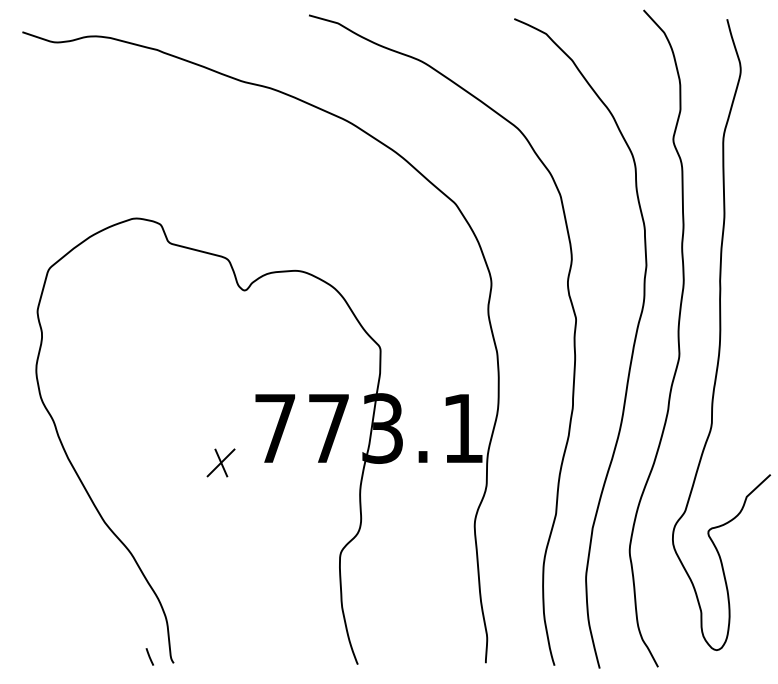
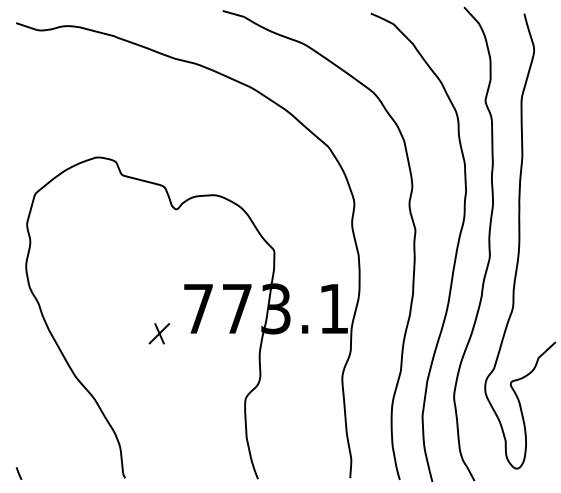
line: (150, 656) -> (19, 473), moved

